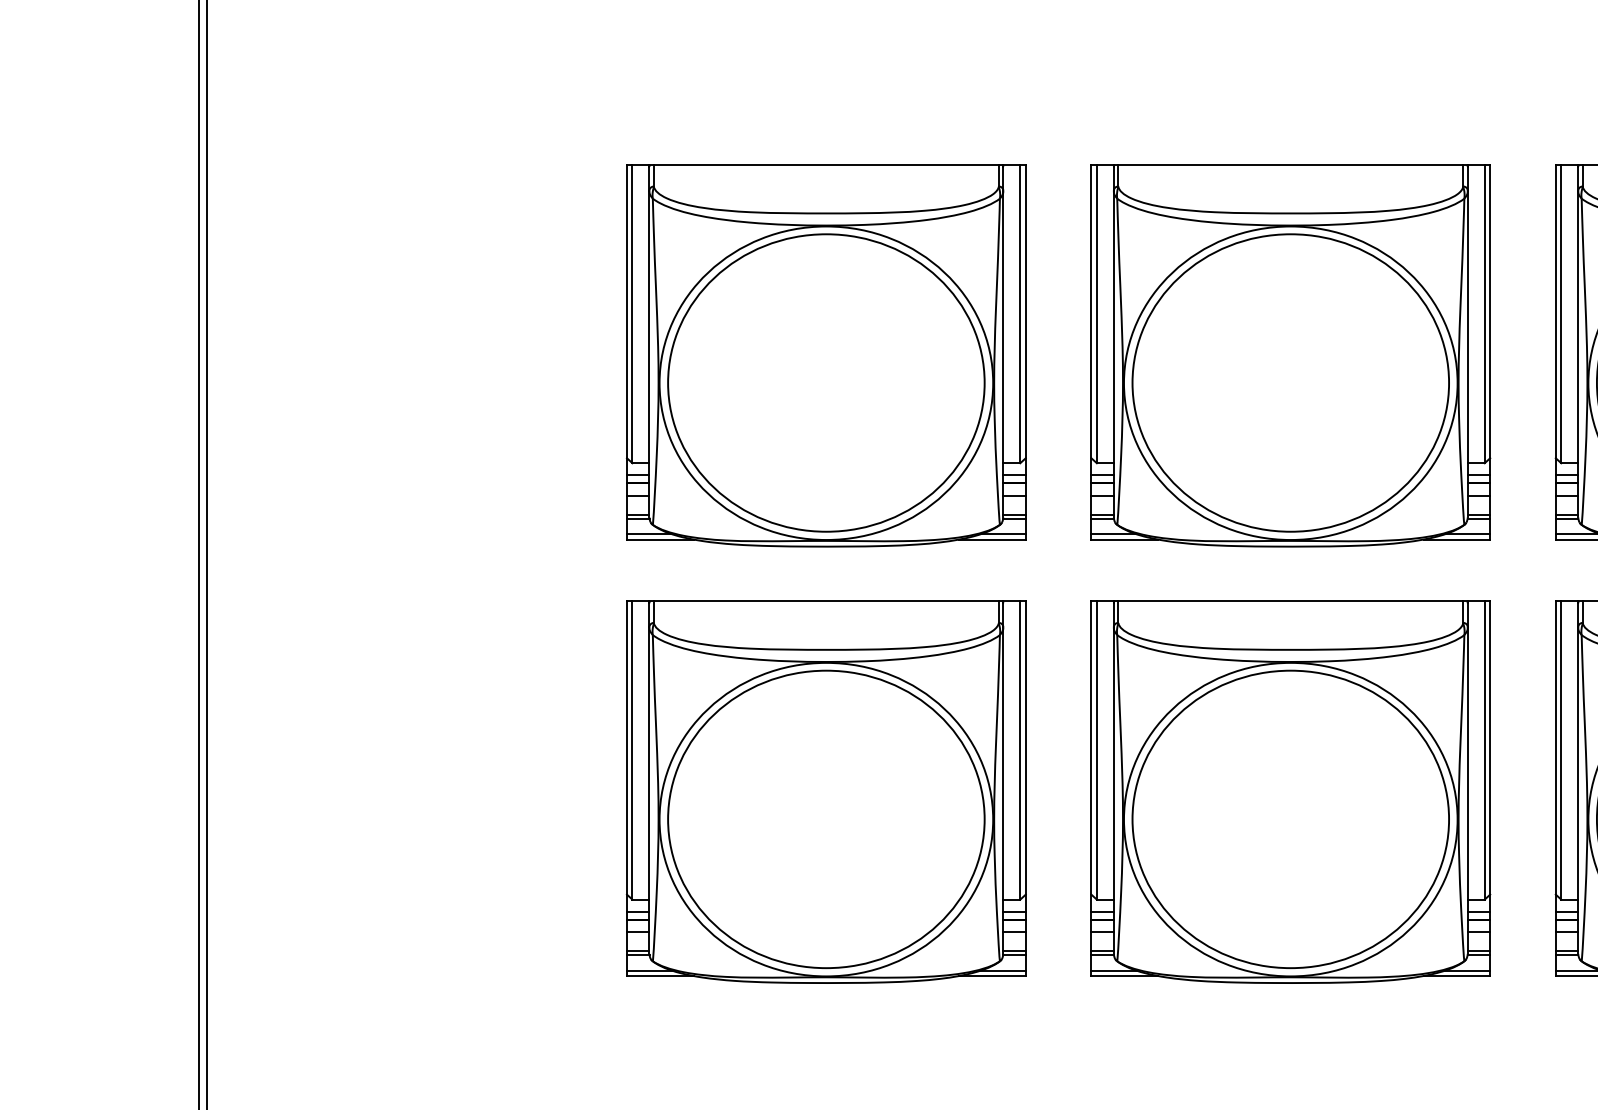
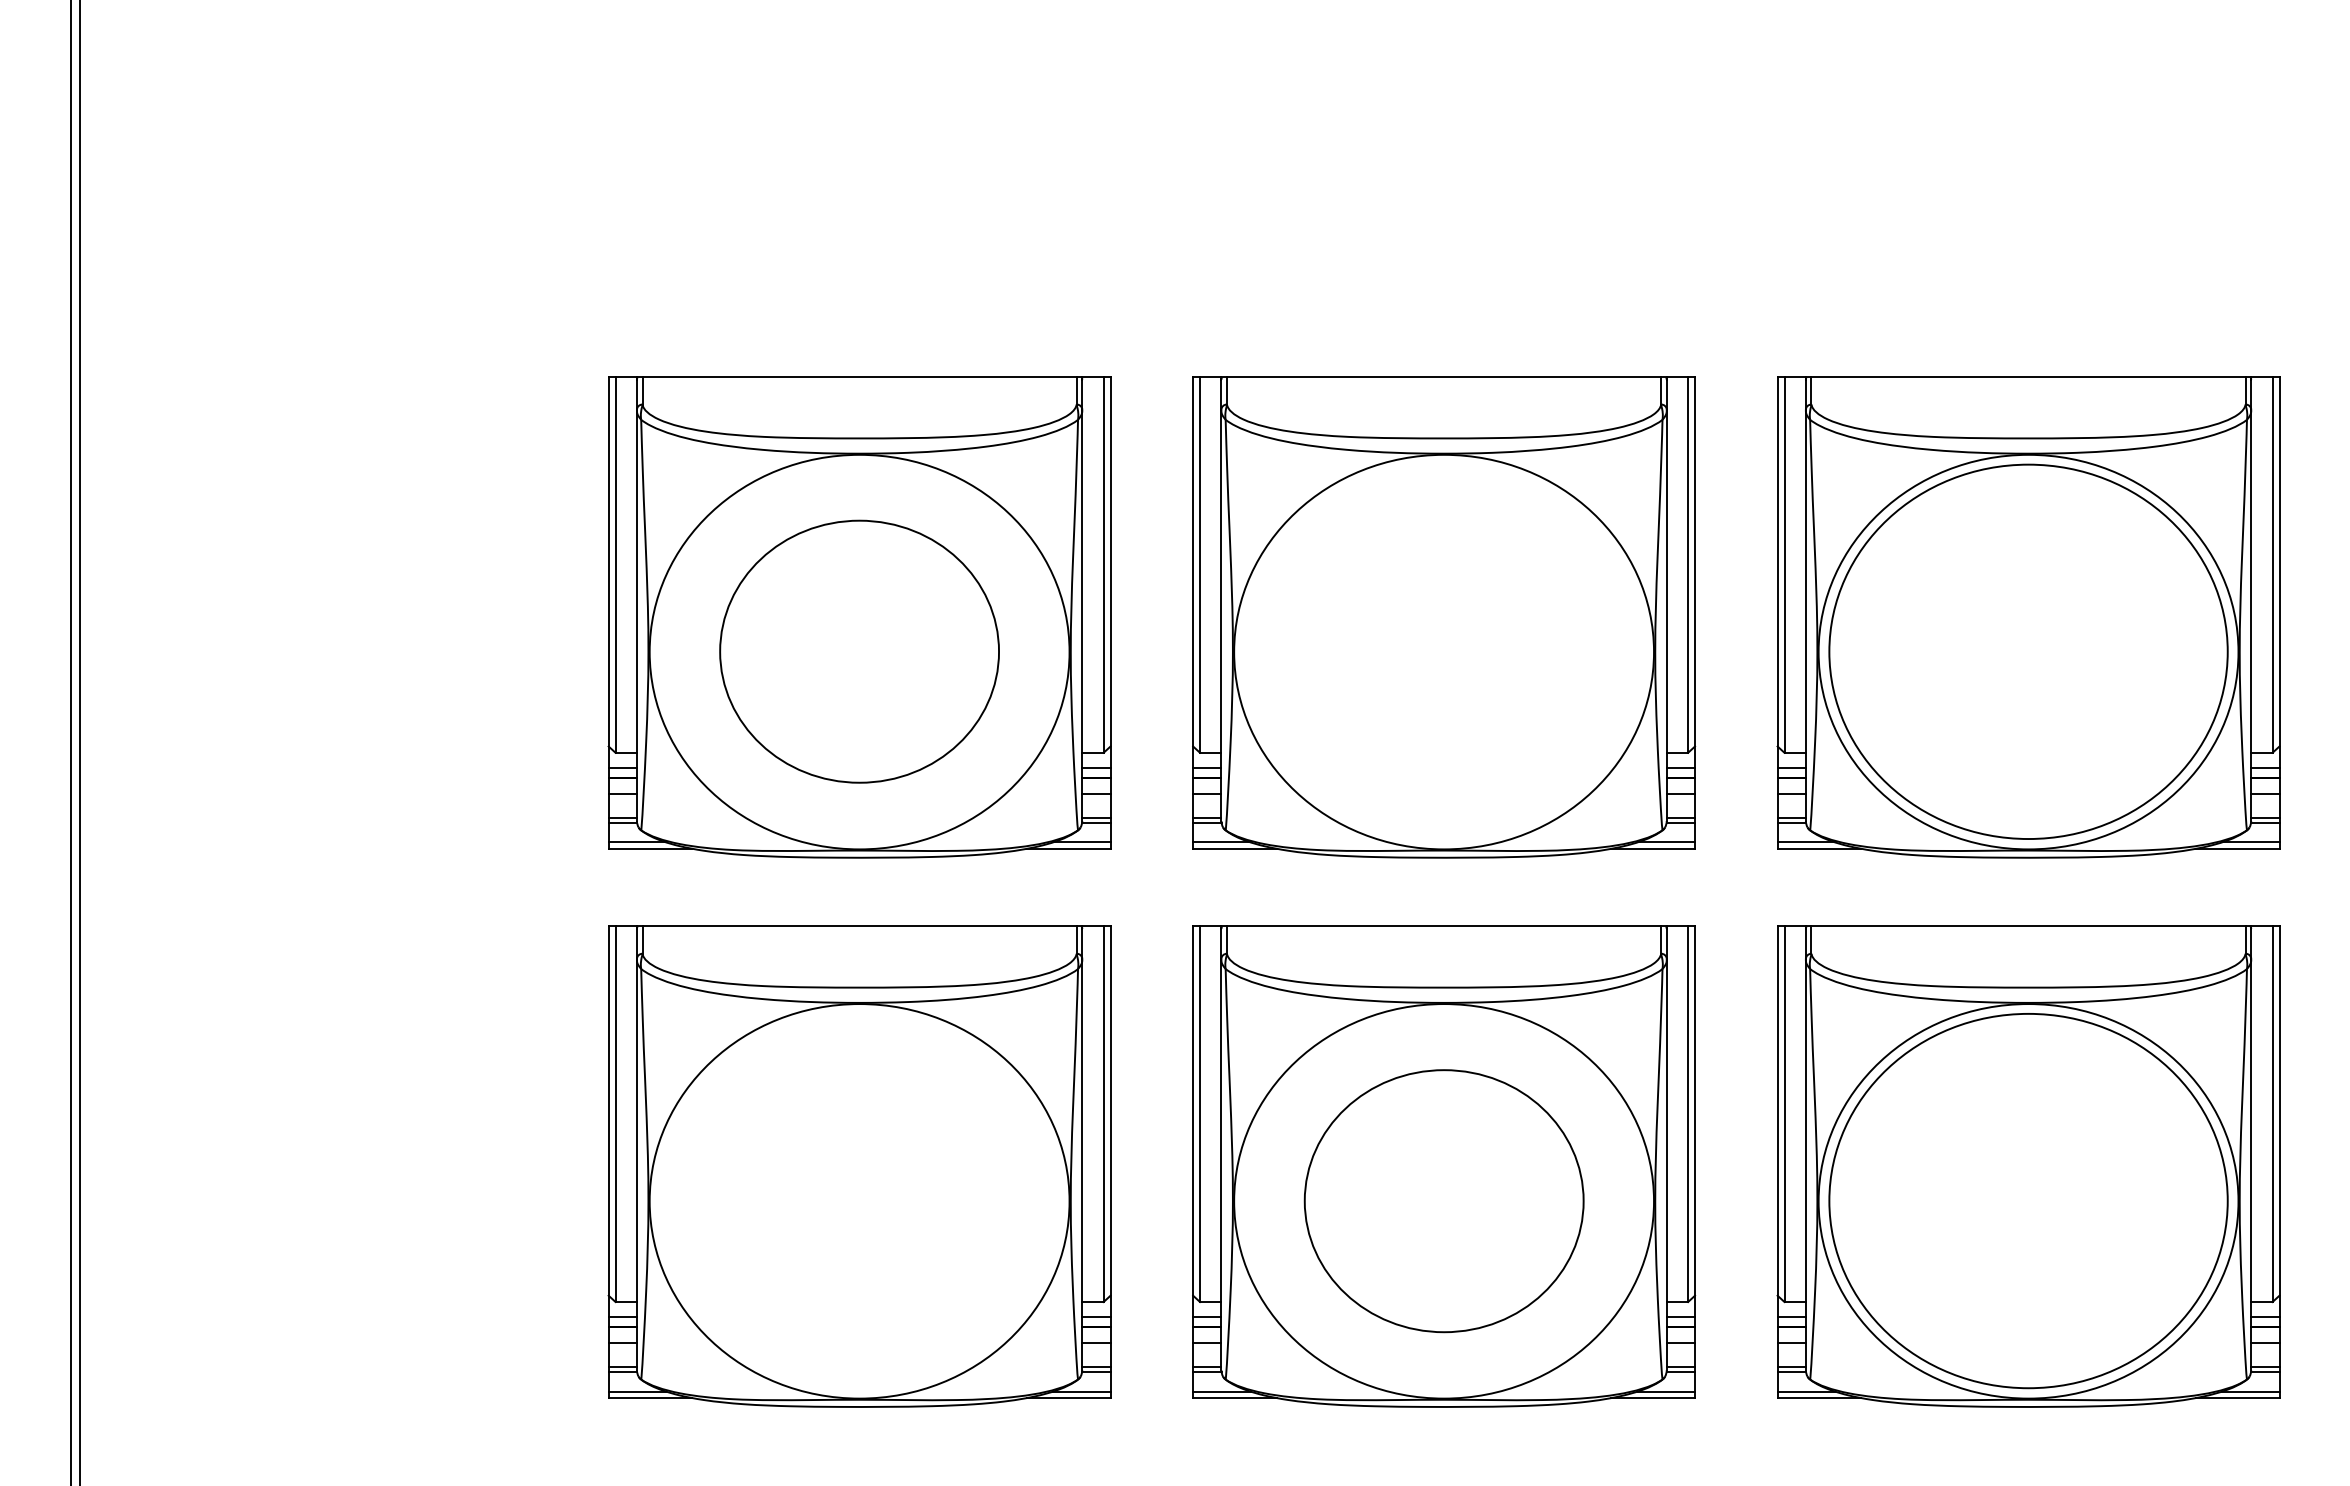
part: (826, 382) -> (859, 651), size x0.7
part: (1291, 382) -> (1444, 651), removed
part: (826, 819) -> (859, 1201), removed
part: (1291, 819) -> (1444, 1201), size x0.7

